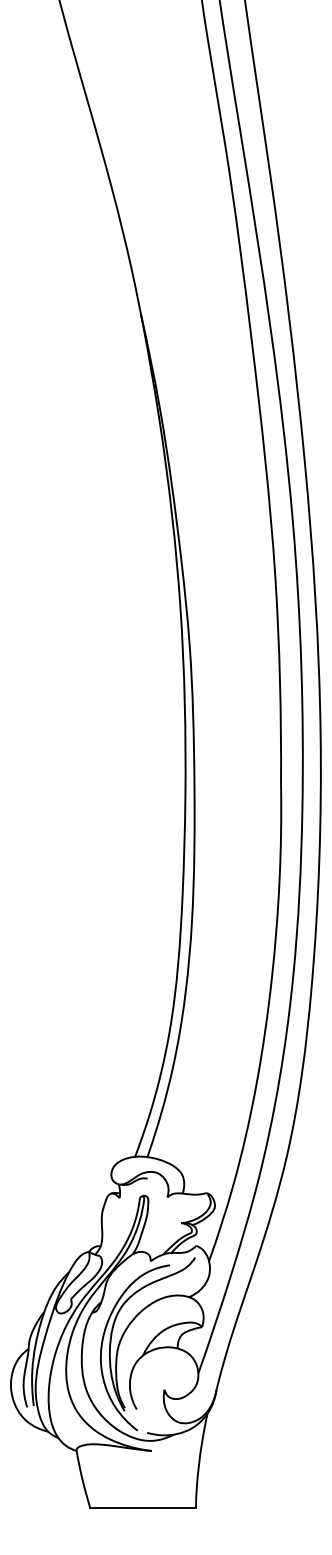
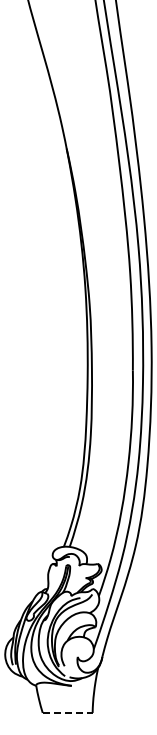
line: (142, 1507) -> (67, 712), solid -> dashed

